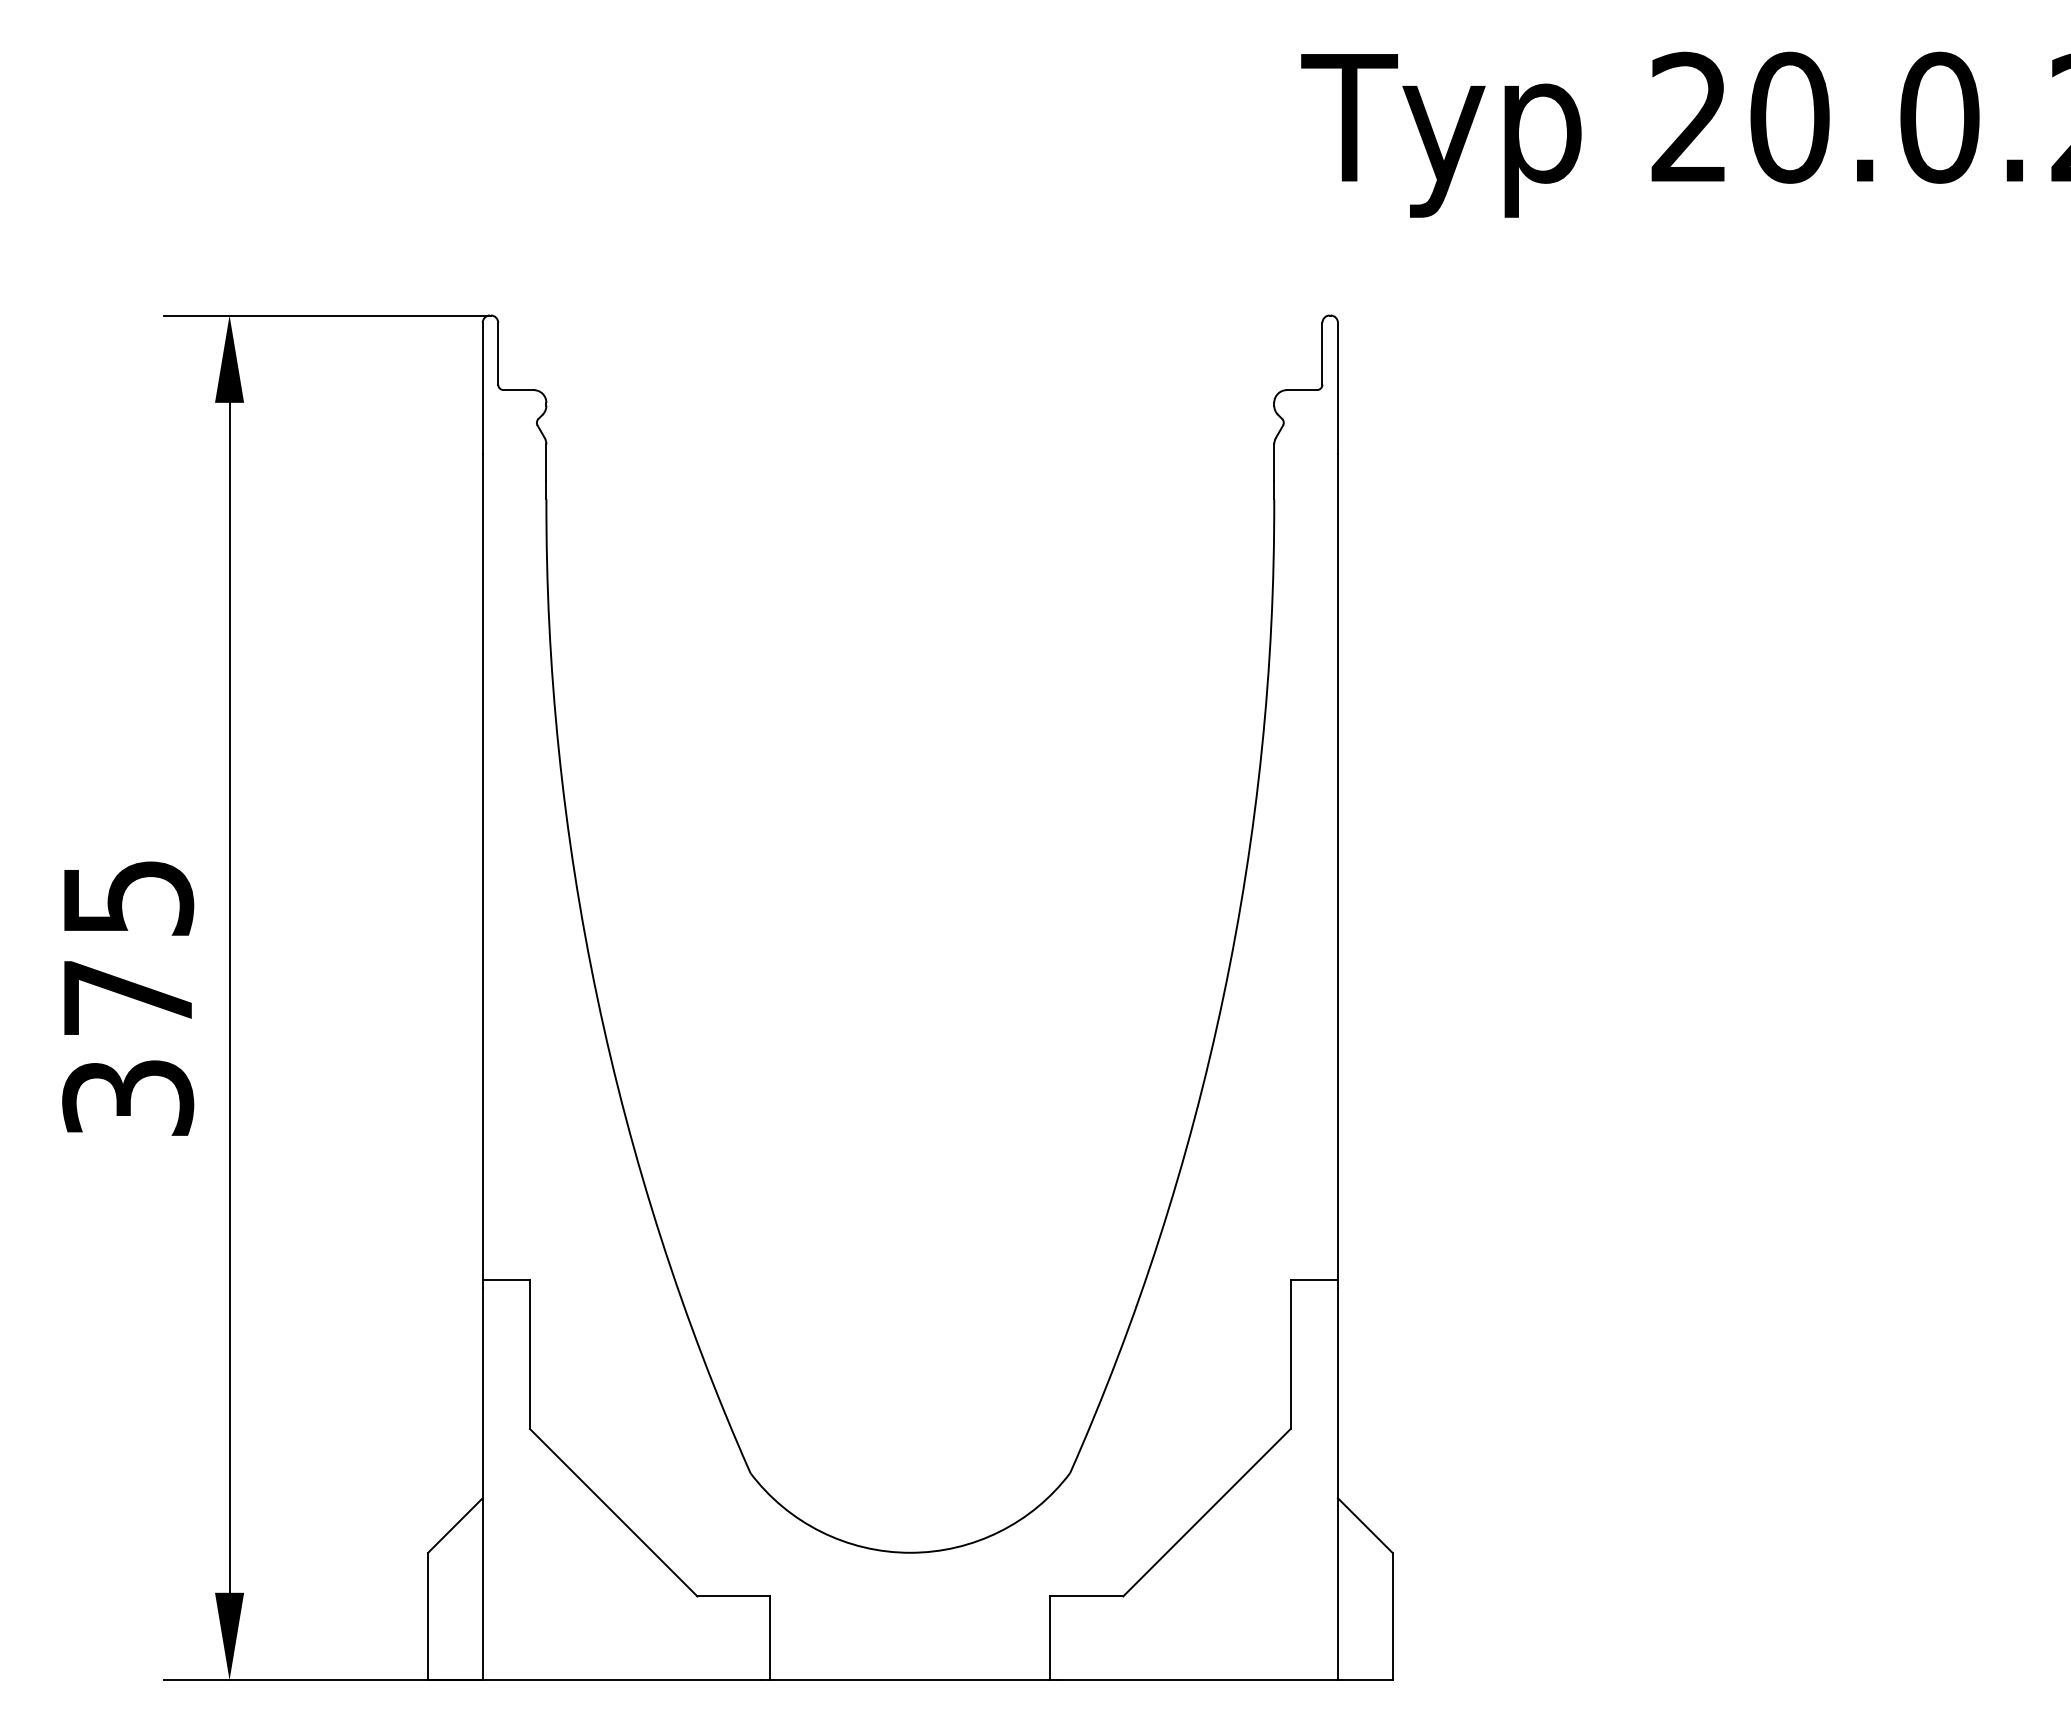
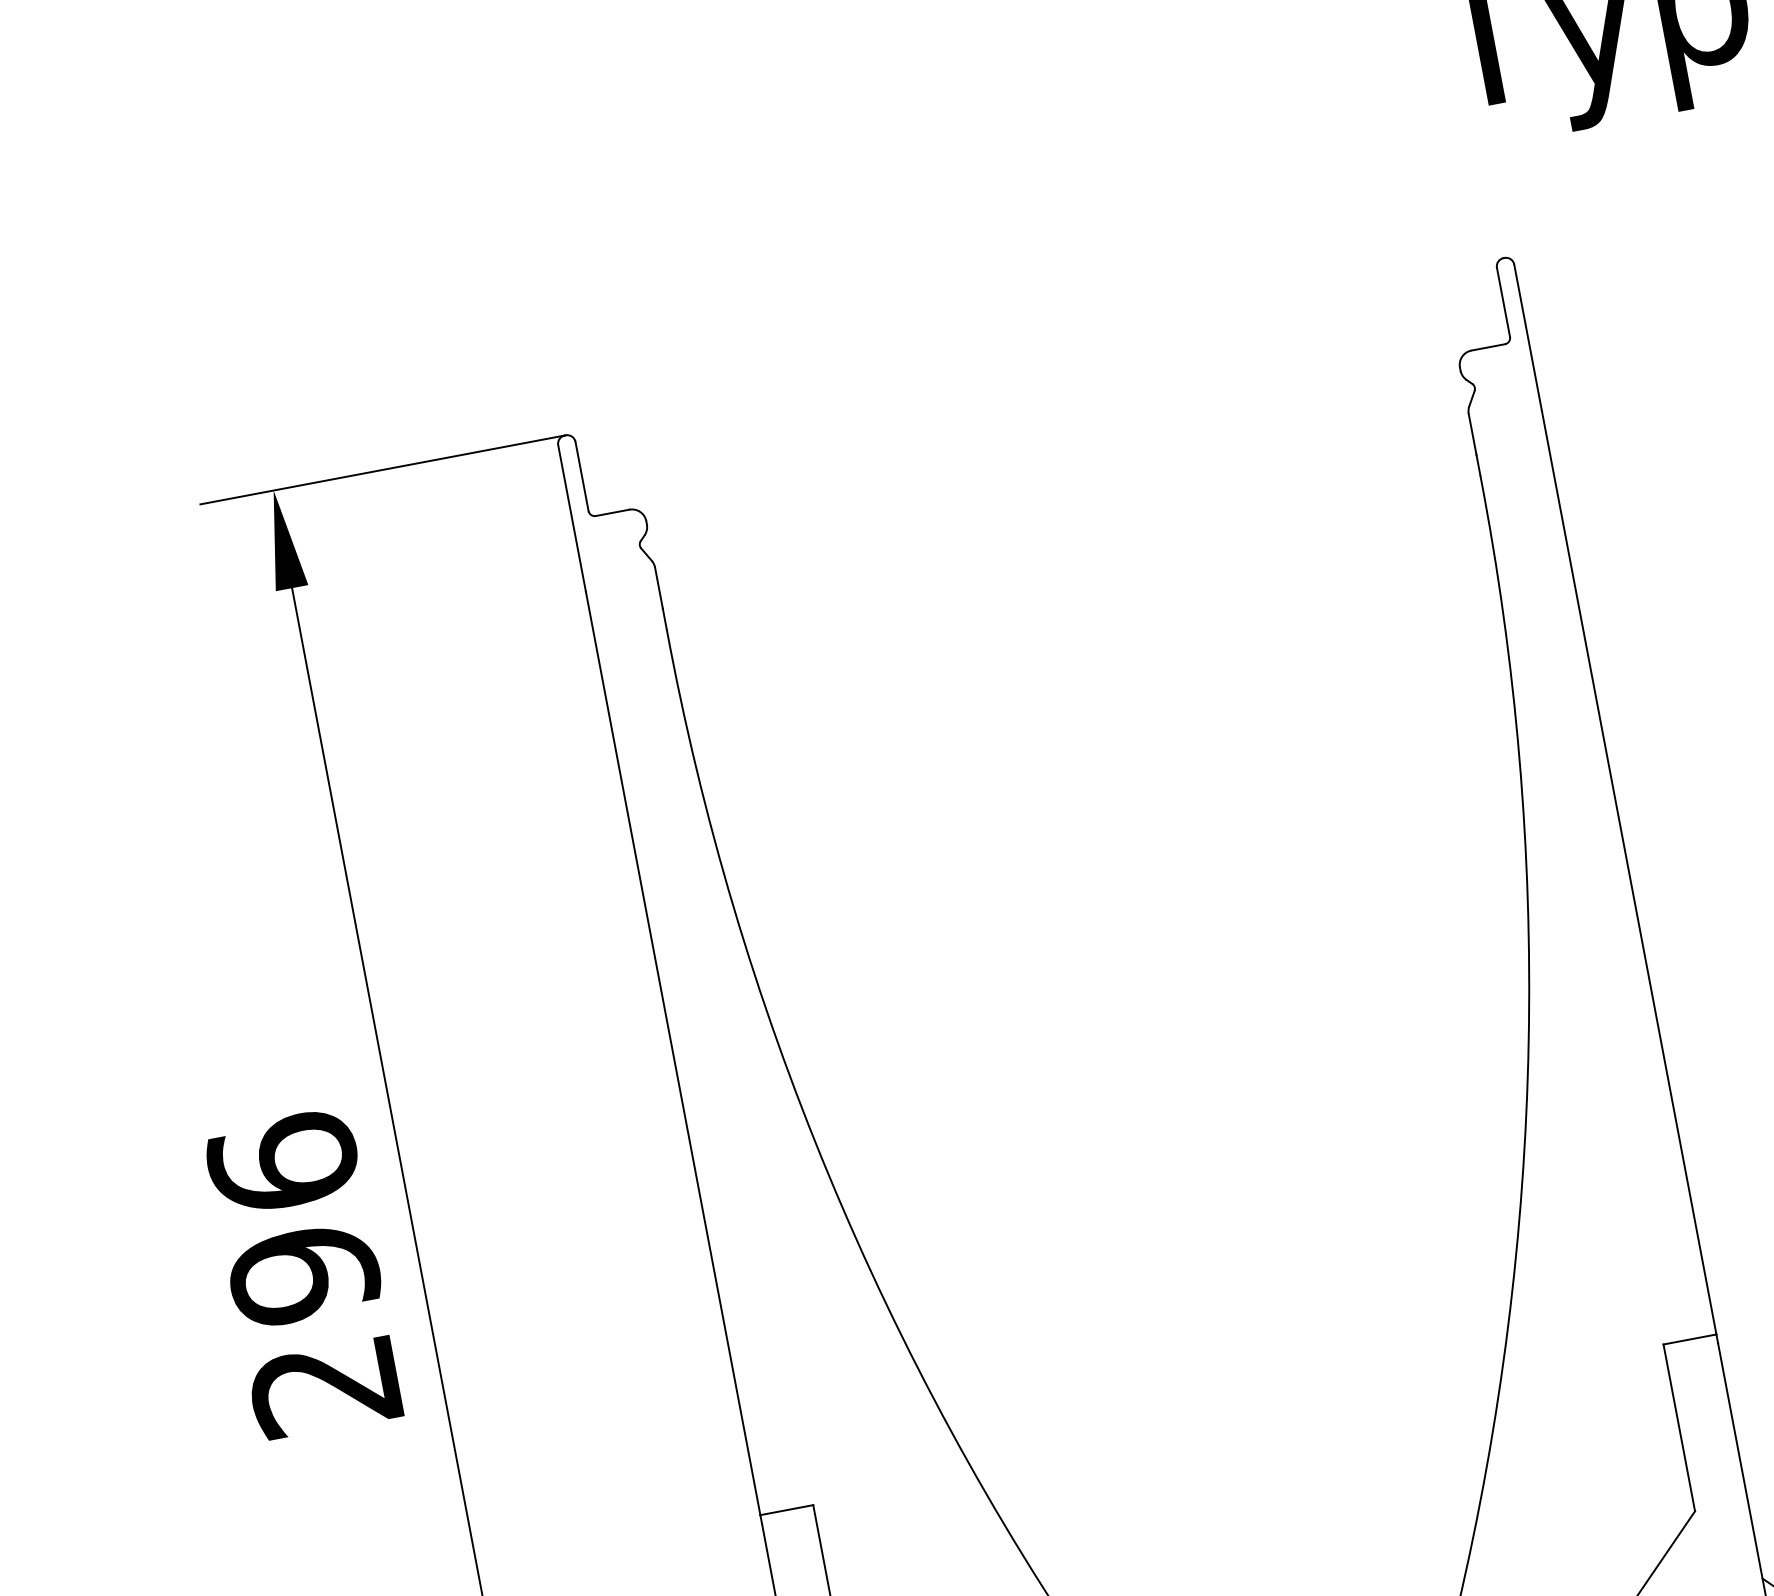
text: (128, 996) -> (304, 1273), 375 -> 296

